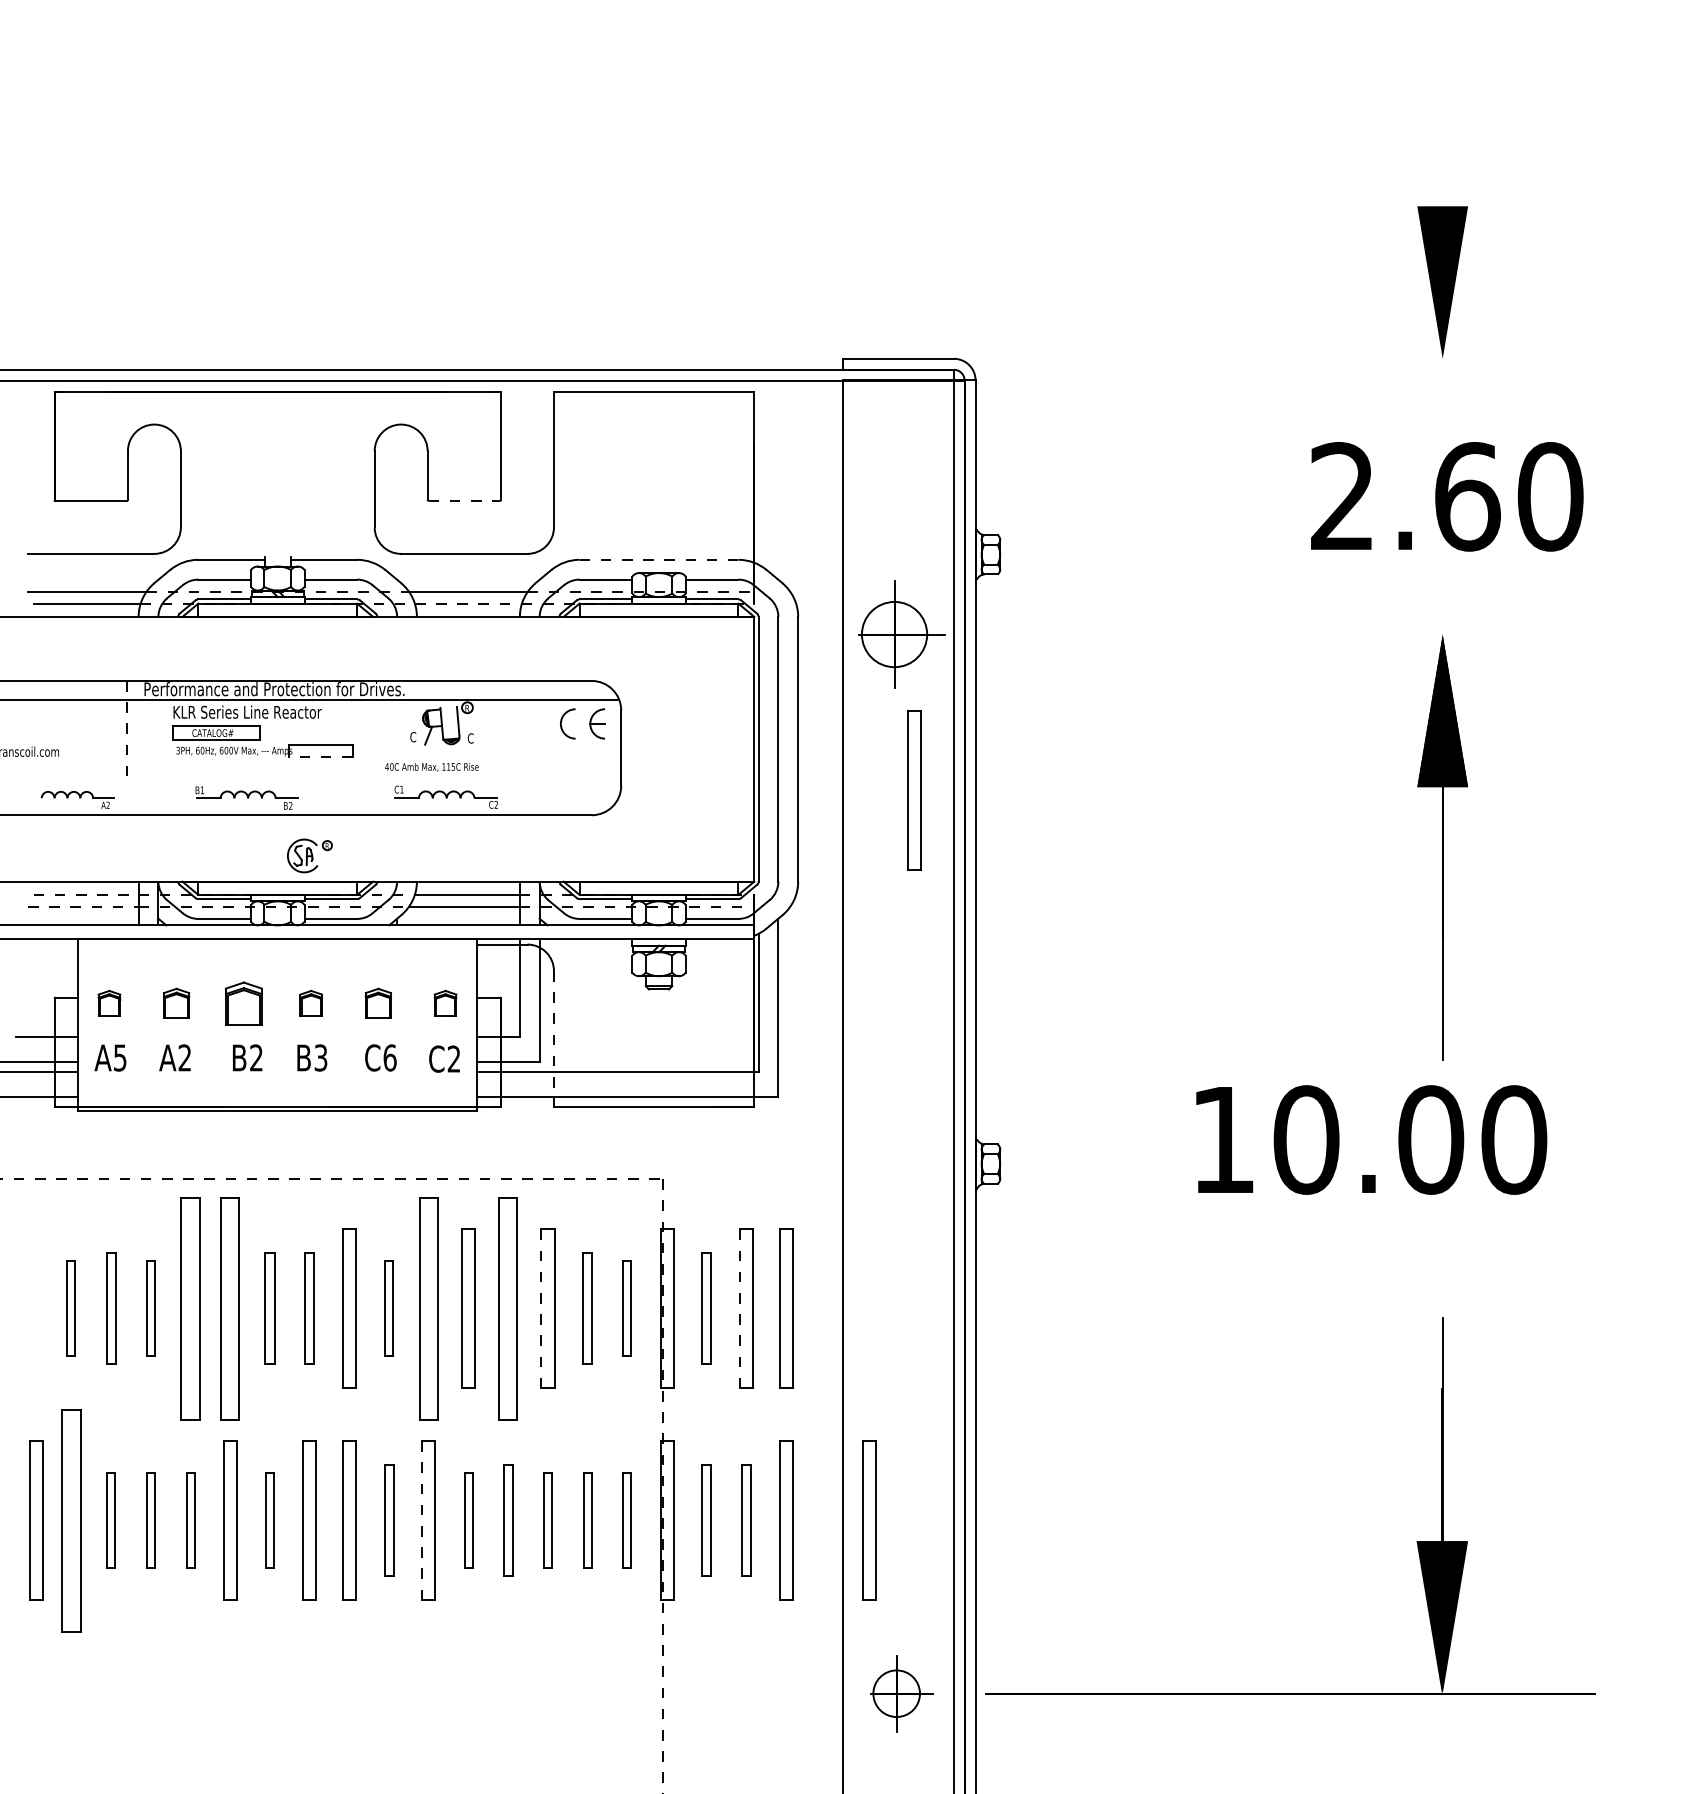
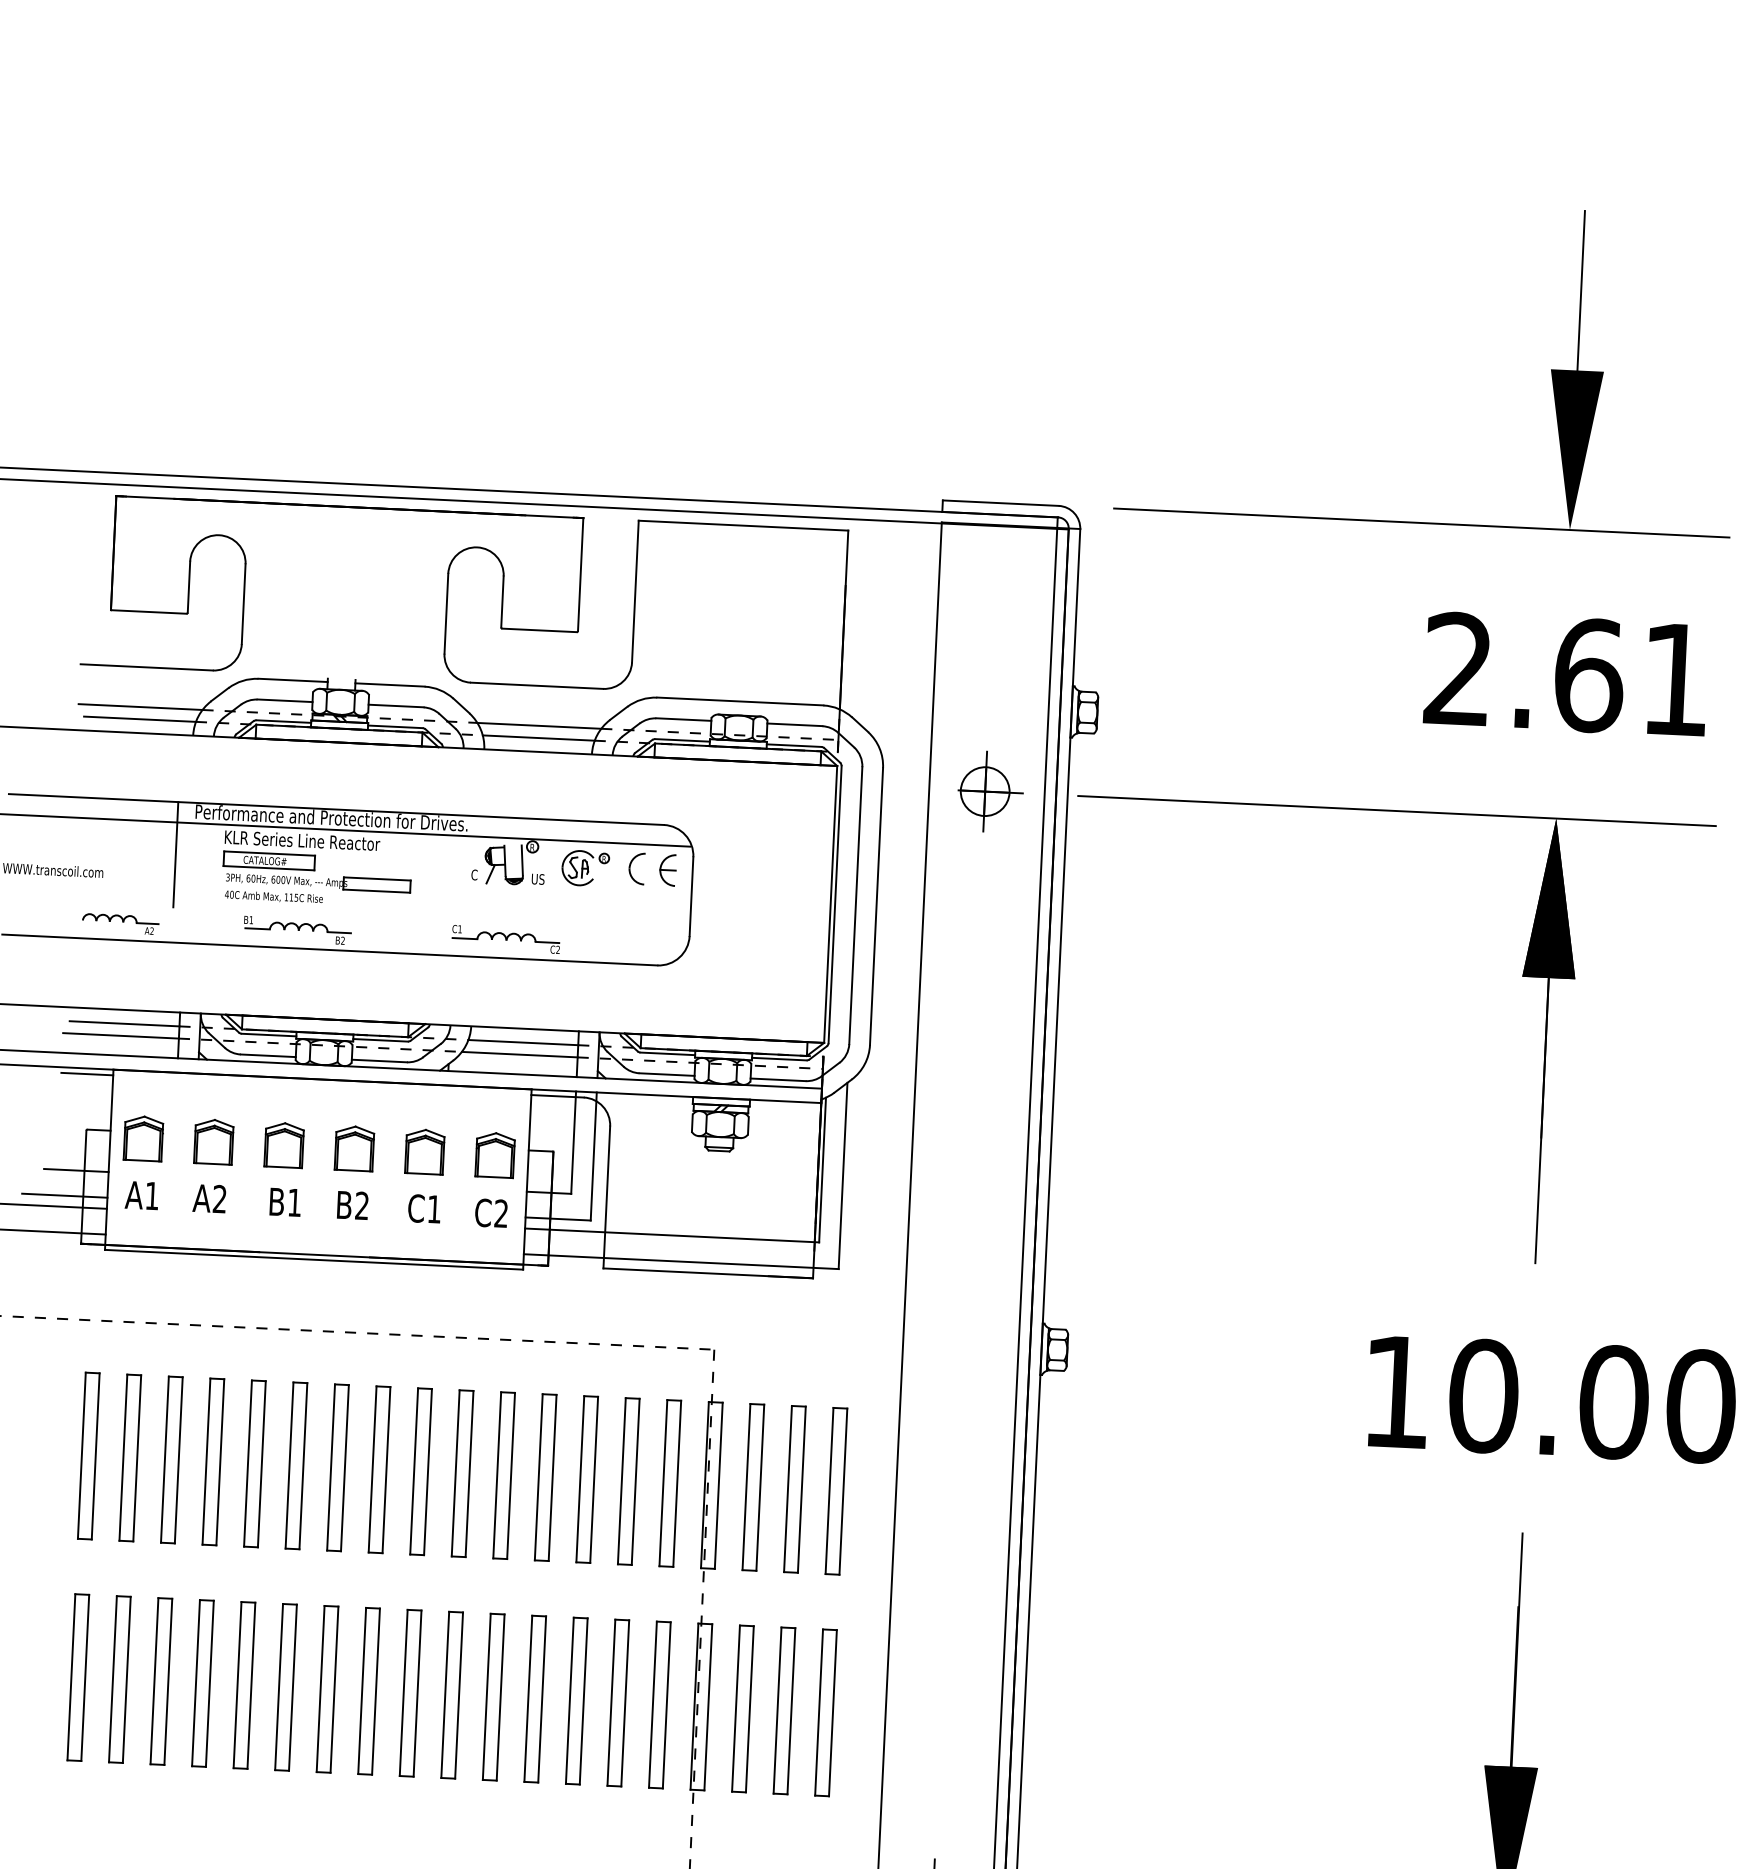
line: (1442, 129) -> (1580, 290), added
line: (1300, 358) -> (1421, 522), added
text: (1550, 496) -> (1675, 679), 2.60 -> 2.61
line: (464, 500) -> (539, 629), dashed -> solid
line: (659, 559) -> (740, 701), dashed -> solid
line: (468, 603) -> (538, 737), dashed -> solid
part: (901, 634) -> (990, 791), size x0.71
line: (1290, 634) -> (1397, 810), added
line: (127, 731) -> (175, 854), dashed -> solid
text: (473, 738) -> (537, 879), C -> US
line: (320, 757) -> (376, 891), dashed -> solid
text: (431, 767) -> (273, 897), moved
part: (914, 790) -> (996, 955), removed
part: (309, 855) -> (585, 867), moved
line: (86, 894) -> (124, 1023), dashed -> solid
line: (83, 906) -> (121, 1035), dashed -> solid
line: (52, 944) -> (86, 1074), added
part: (109, 1003) -> (143, 1138), size x1.67
part: (176, 1003) -> (213, 1141), size x1.43
part: (311, 1003) -> (354, 1148), size x1.67
part: (378, 1003) -> (425, 1151), size x1.43
part: (445, 1003) -> (495, 1155), size x1.67
line: (553, 1038) -> (606, 1197), dashed -> solid
text: (120, 1057) -> (152, 1195), A5 -> A1
text: (256, 1057) -> (294, 1202), B2 -> B1
text: (320, 1057) -> (361, 1205), B3 -> B2
text: (389, 1057) -> (433, 1208), C6 -> C1
text: (1371, 1139) -> (1551, 1398), moved
part: (71, 1308) -> (88, 1455), size x1.67
part: (111, 1308) -> (130, 1457), size x1.43
part: (150, 1308) -> (171, 1459), size x1.67
part: (190, 1308) -> (213, 1461), size x0.71
part: (230, 1308) -> (255, 1463), size x0.71
part: (269, 1308) -> (295, 1465), size x1.43
part: (309, 1308) -> (337, 1467), size x1.43
part: (389, 1308) -> (421, 1471), size x1.67
part: (428, 1308) -> (462, 1473), size x0.71
part: (508, 1308) -> (545, 1477), size x0.71
part: (587, 1308) -> (628, 1481), size x1.43
part: (627, 1308) -> (670, 1483), size x1.67
part: (706, 1308) -> (753, 1487), size x1.43
line: (541, 1309) -> (580, 1479), dashed -> solid
line: (739, 1309) -> (787, 1489), dashed -> solid
part: (36, 1520) -> (41, 1675), removed
part: (71, 1520) -> (78, 1677), size x0.71
part: (111, 1520) -> (120, 1679), size x1.67
part: (150, 1520) -> (161, 1681), size x1.67
part: (190, 1520) -> (202, 1683), size x1.67
part: (269, 1520) -> (285, 1687), size x1.67
part: (389, 1520) -> (411, 1693), size x1.43
part: (468, 1520) -> (493, 1697), size x1.67
part: (508, 1520) -> (535, 1698), size x1.43
part: (547, 1520) -> (576, 1700), size x1.67
part: (587, 1520) -> (618, 1702), size x1.67
part: (627, 1520) -> (659, 1704), size x1.67
part: (706, 1520) -> (742, 1708), size x1.43
part: (746, 1520) -> (784, 1710), size x1.43
part: (869, 1520) -> (913, 1716), removed
line: (422, 1521) -> (445, 1695), dashed -> solid

